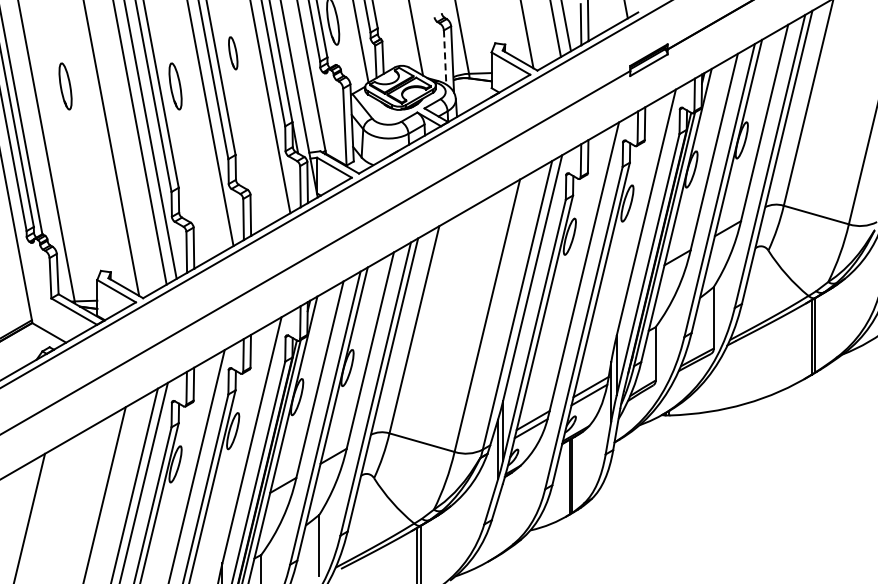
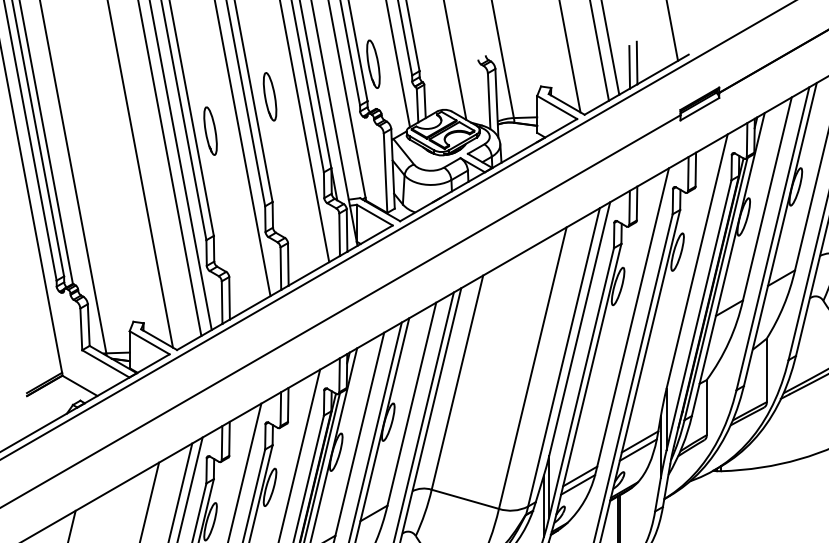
part: (233, 53) -> (270, 97), size x1.43
line: (445, 58) -> (489, 102), dashed -> solid
part: (65, 86) -> (96, 131), removed

